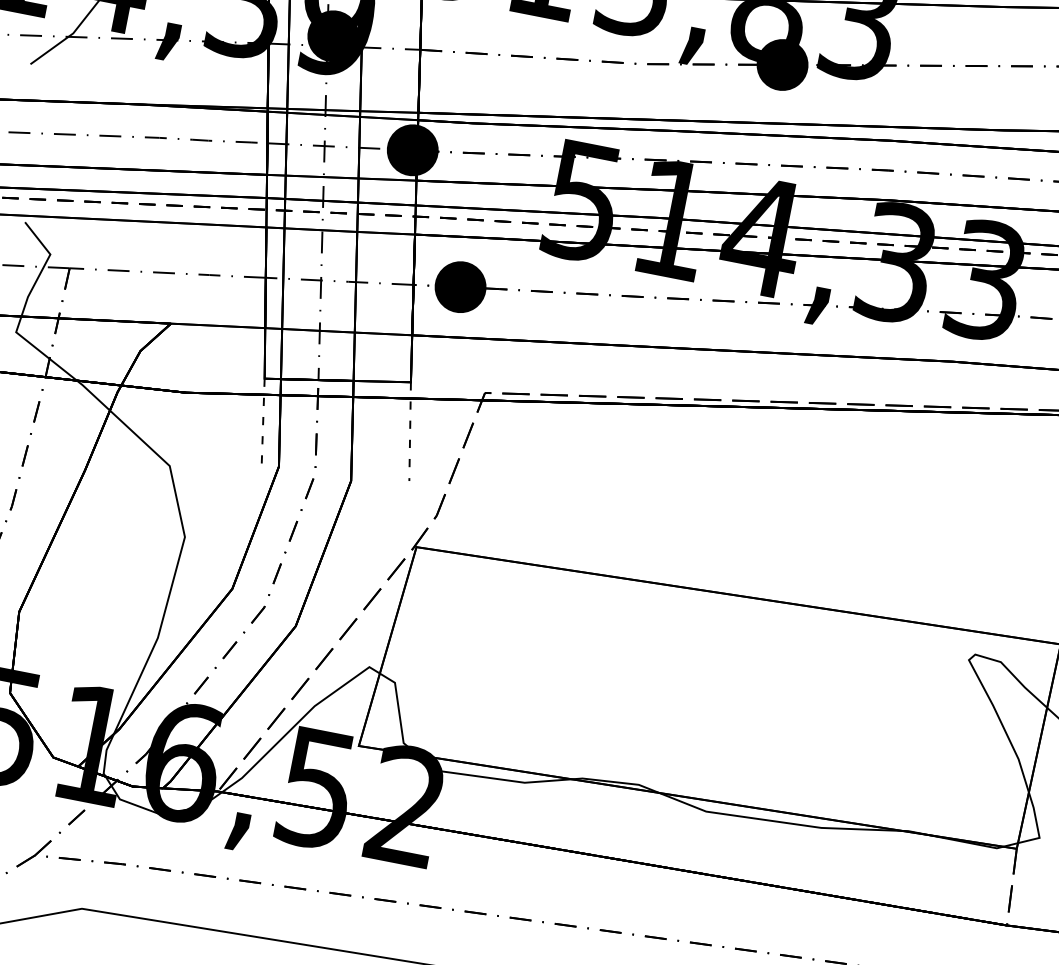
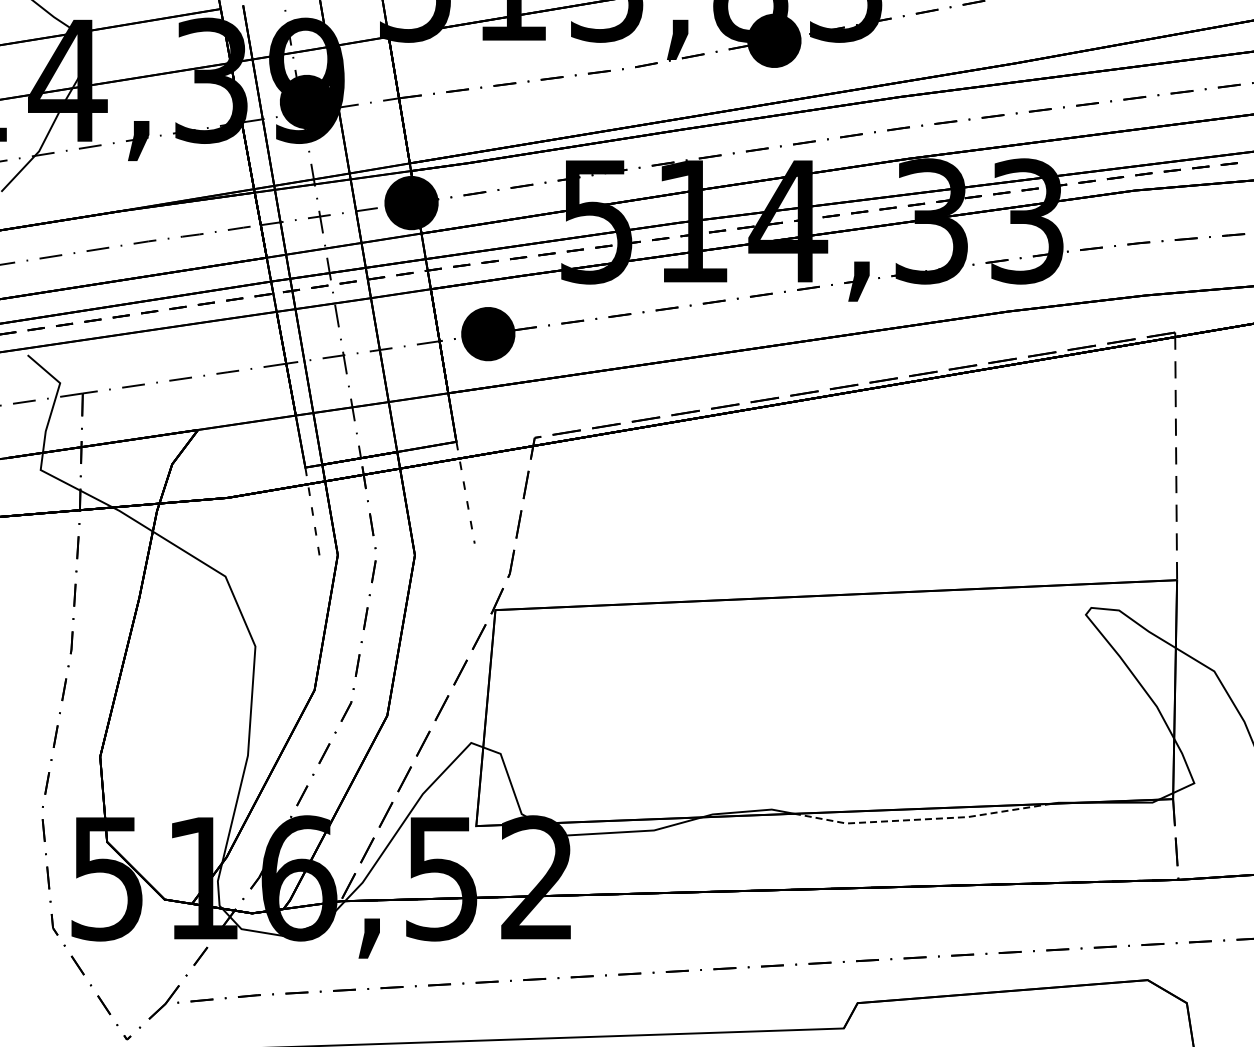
line: (779, 822) -> (923, 819), solid -> dashed

